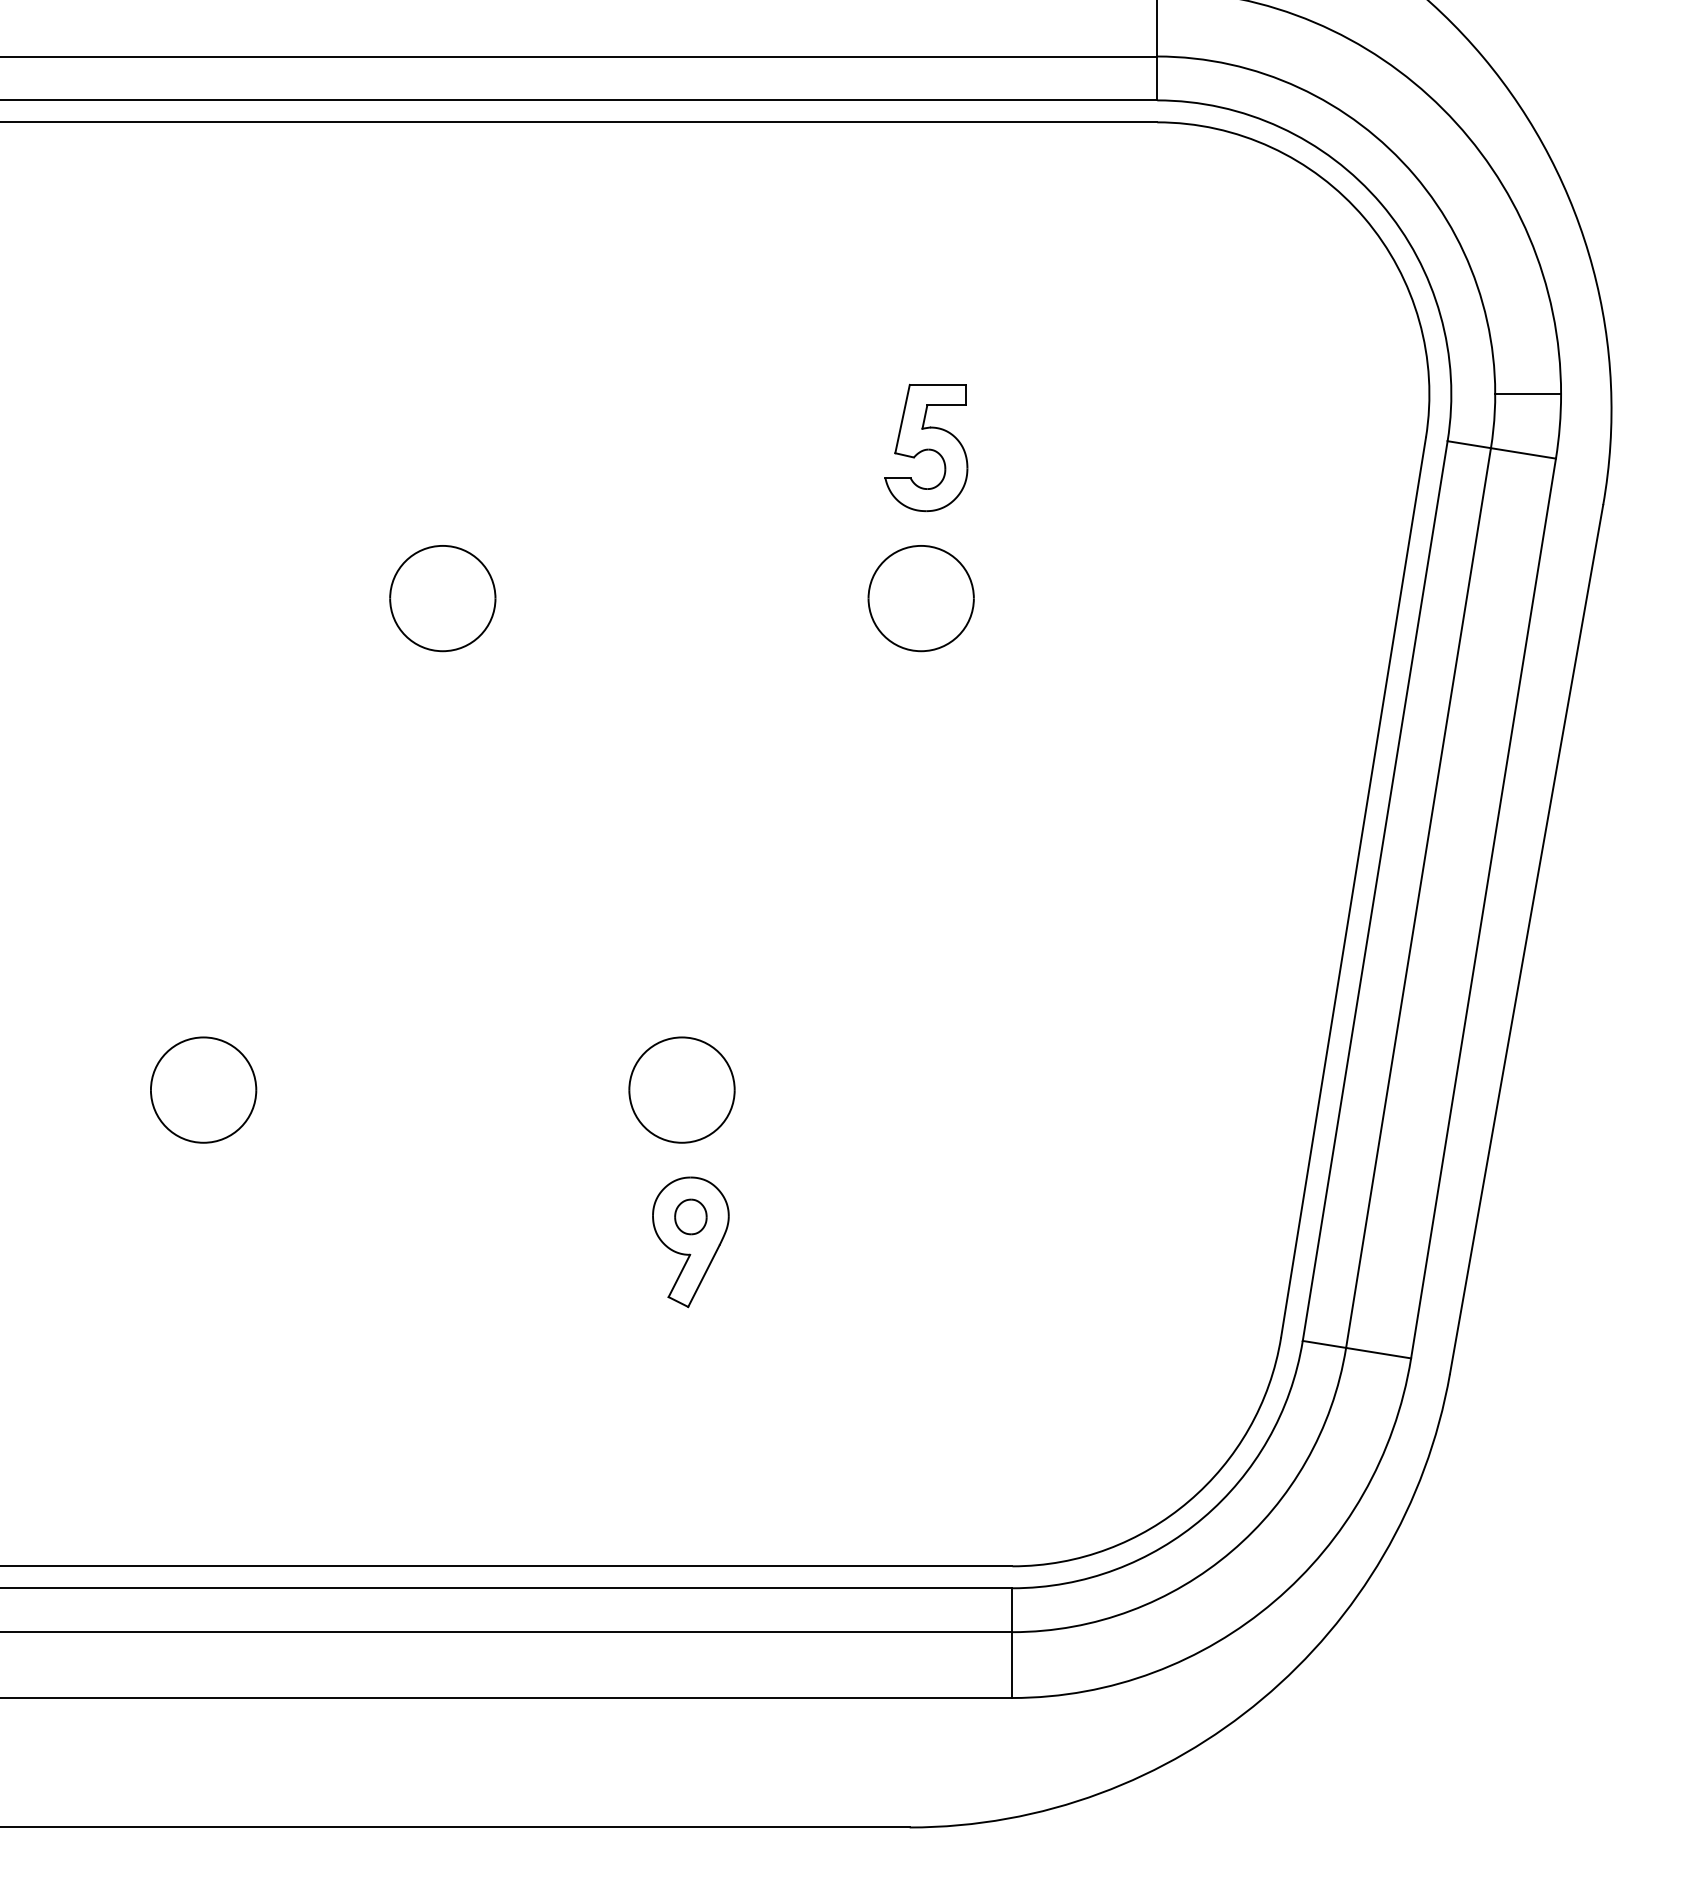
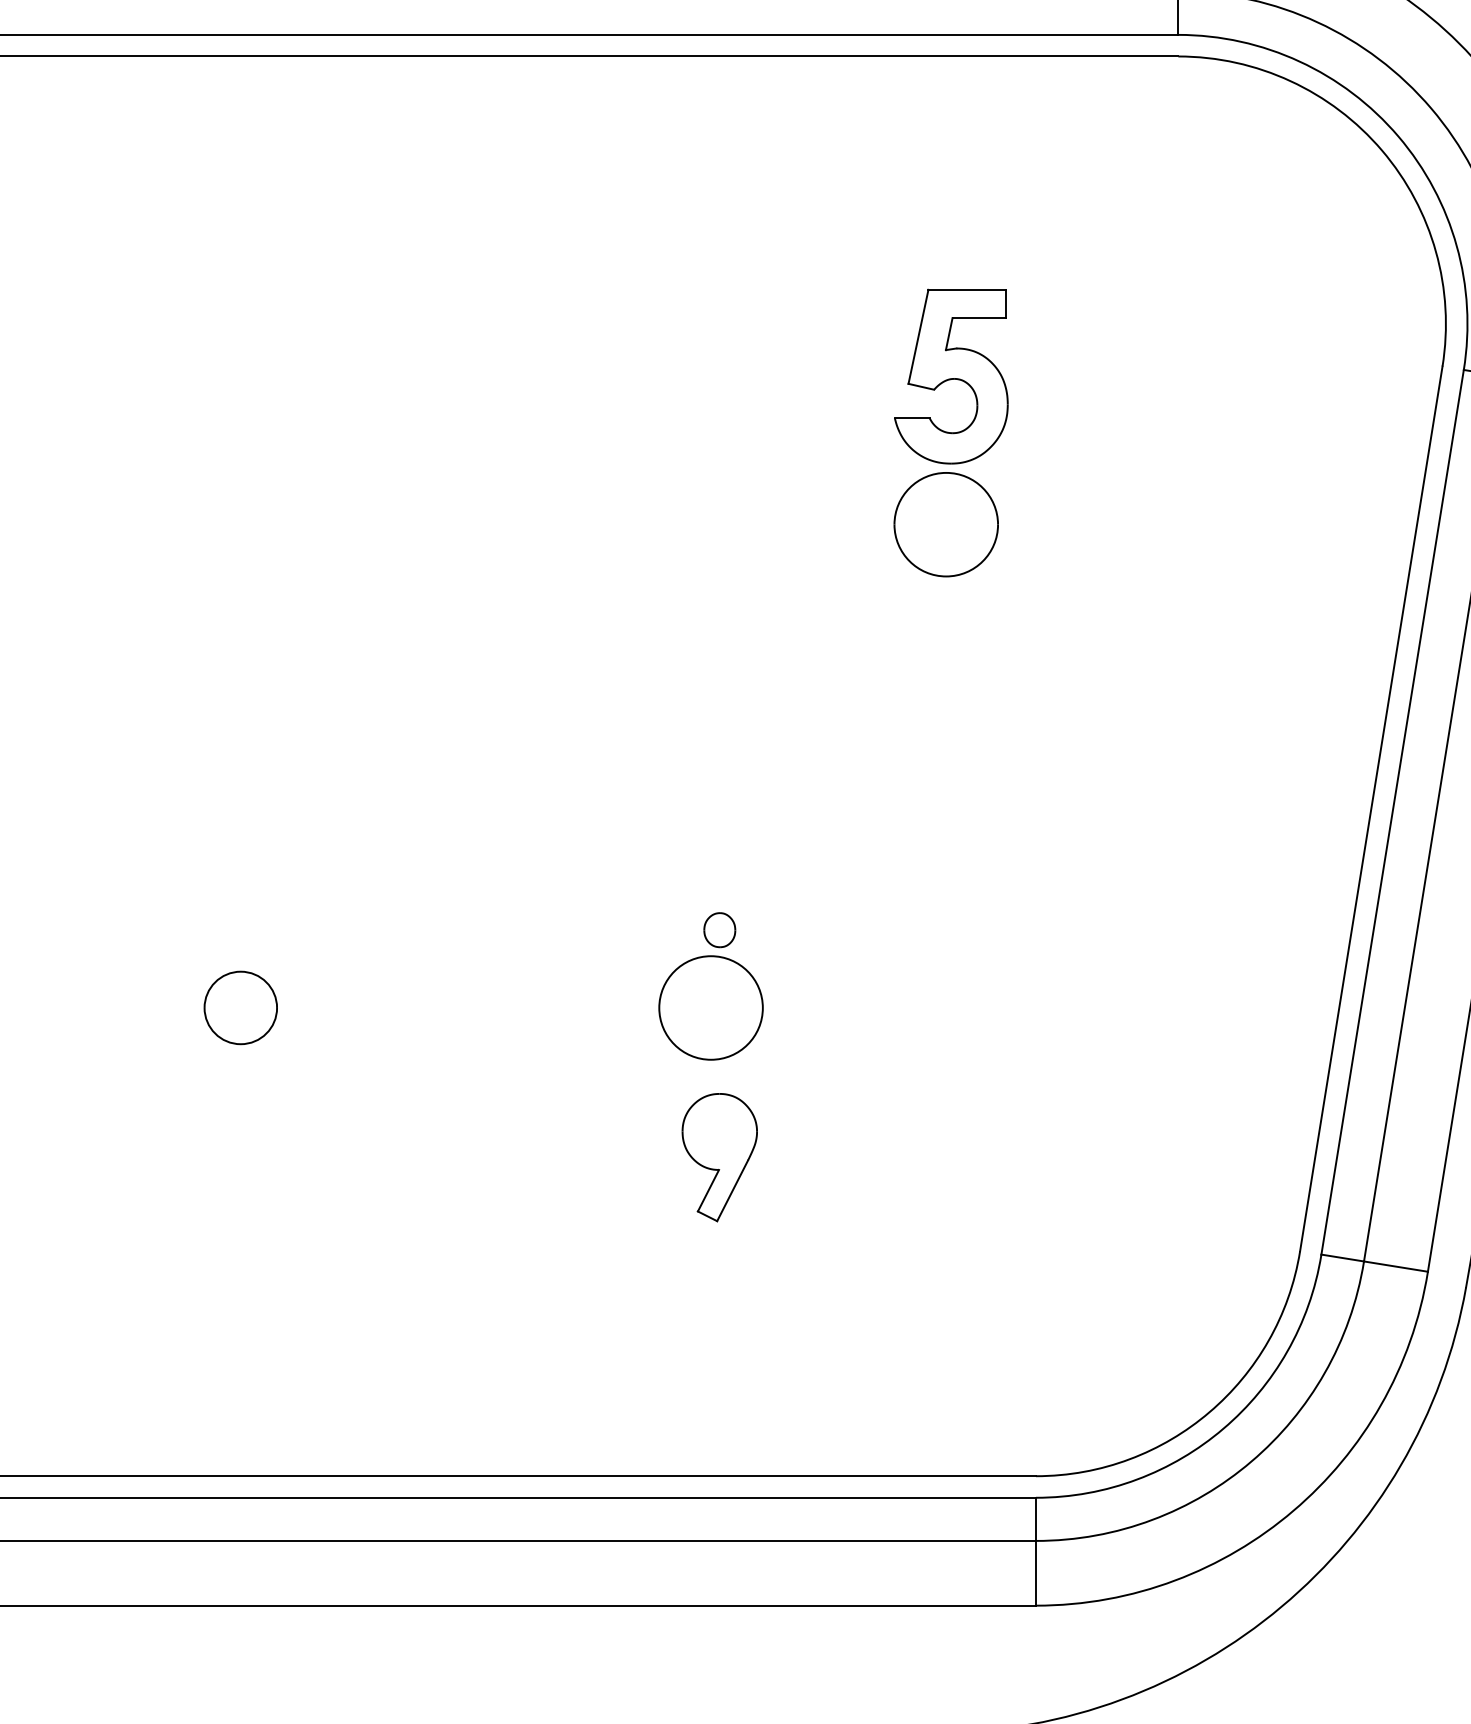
part: (926, 447) -> (951, 376), size x1.4
part: (442, 598) -> (475, 524), removed
part: (203, 1089) -> (240, 1007), size x0.7
part: (690, 1216) -> (719, 929), moved

